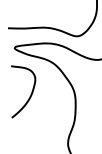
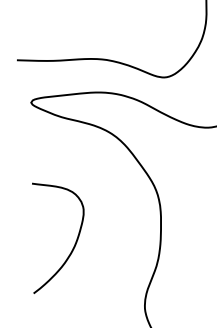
curve: (30, 94) -> (73, 243), moved

